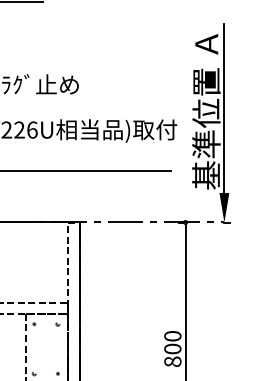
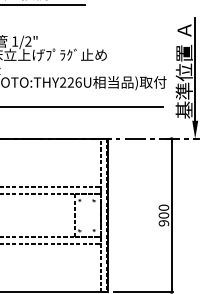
text: (172, 362) -> (163, 223), 800 -> 900

